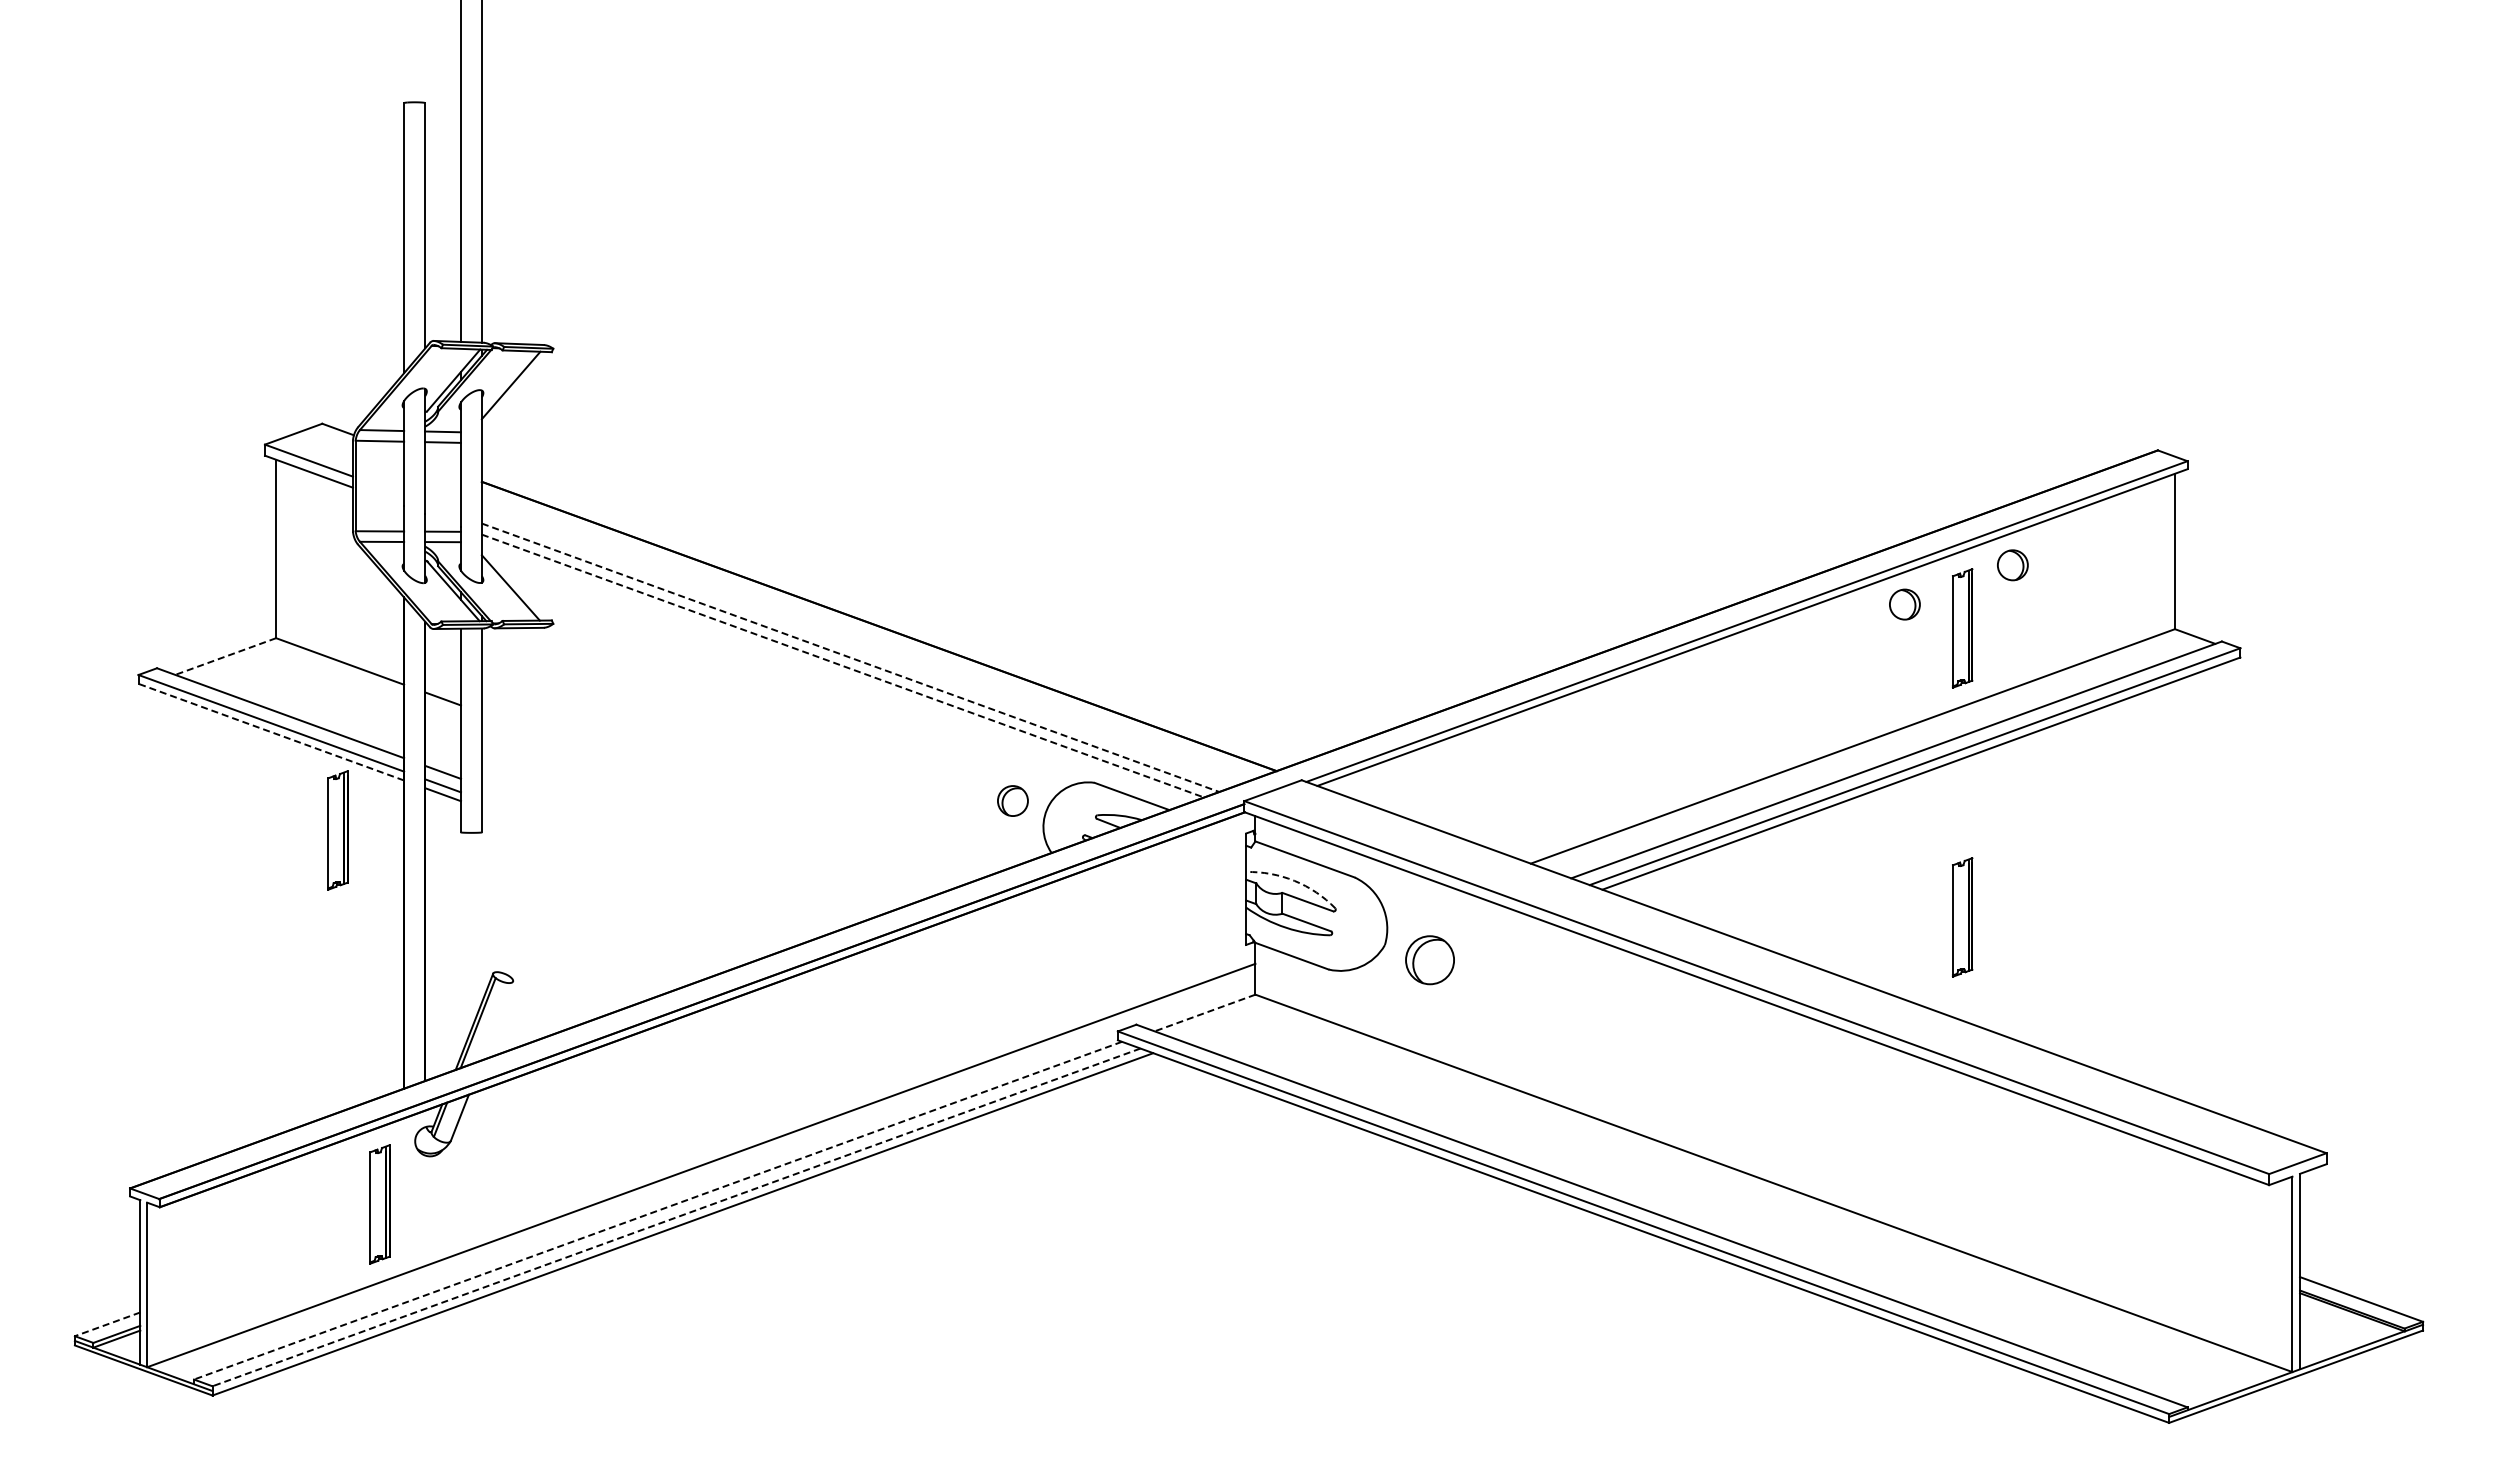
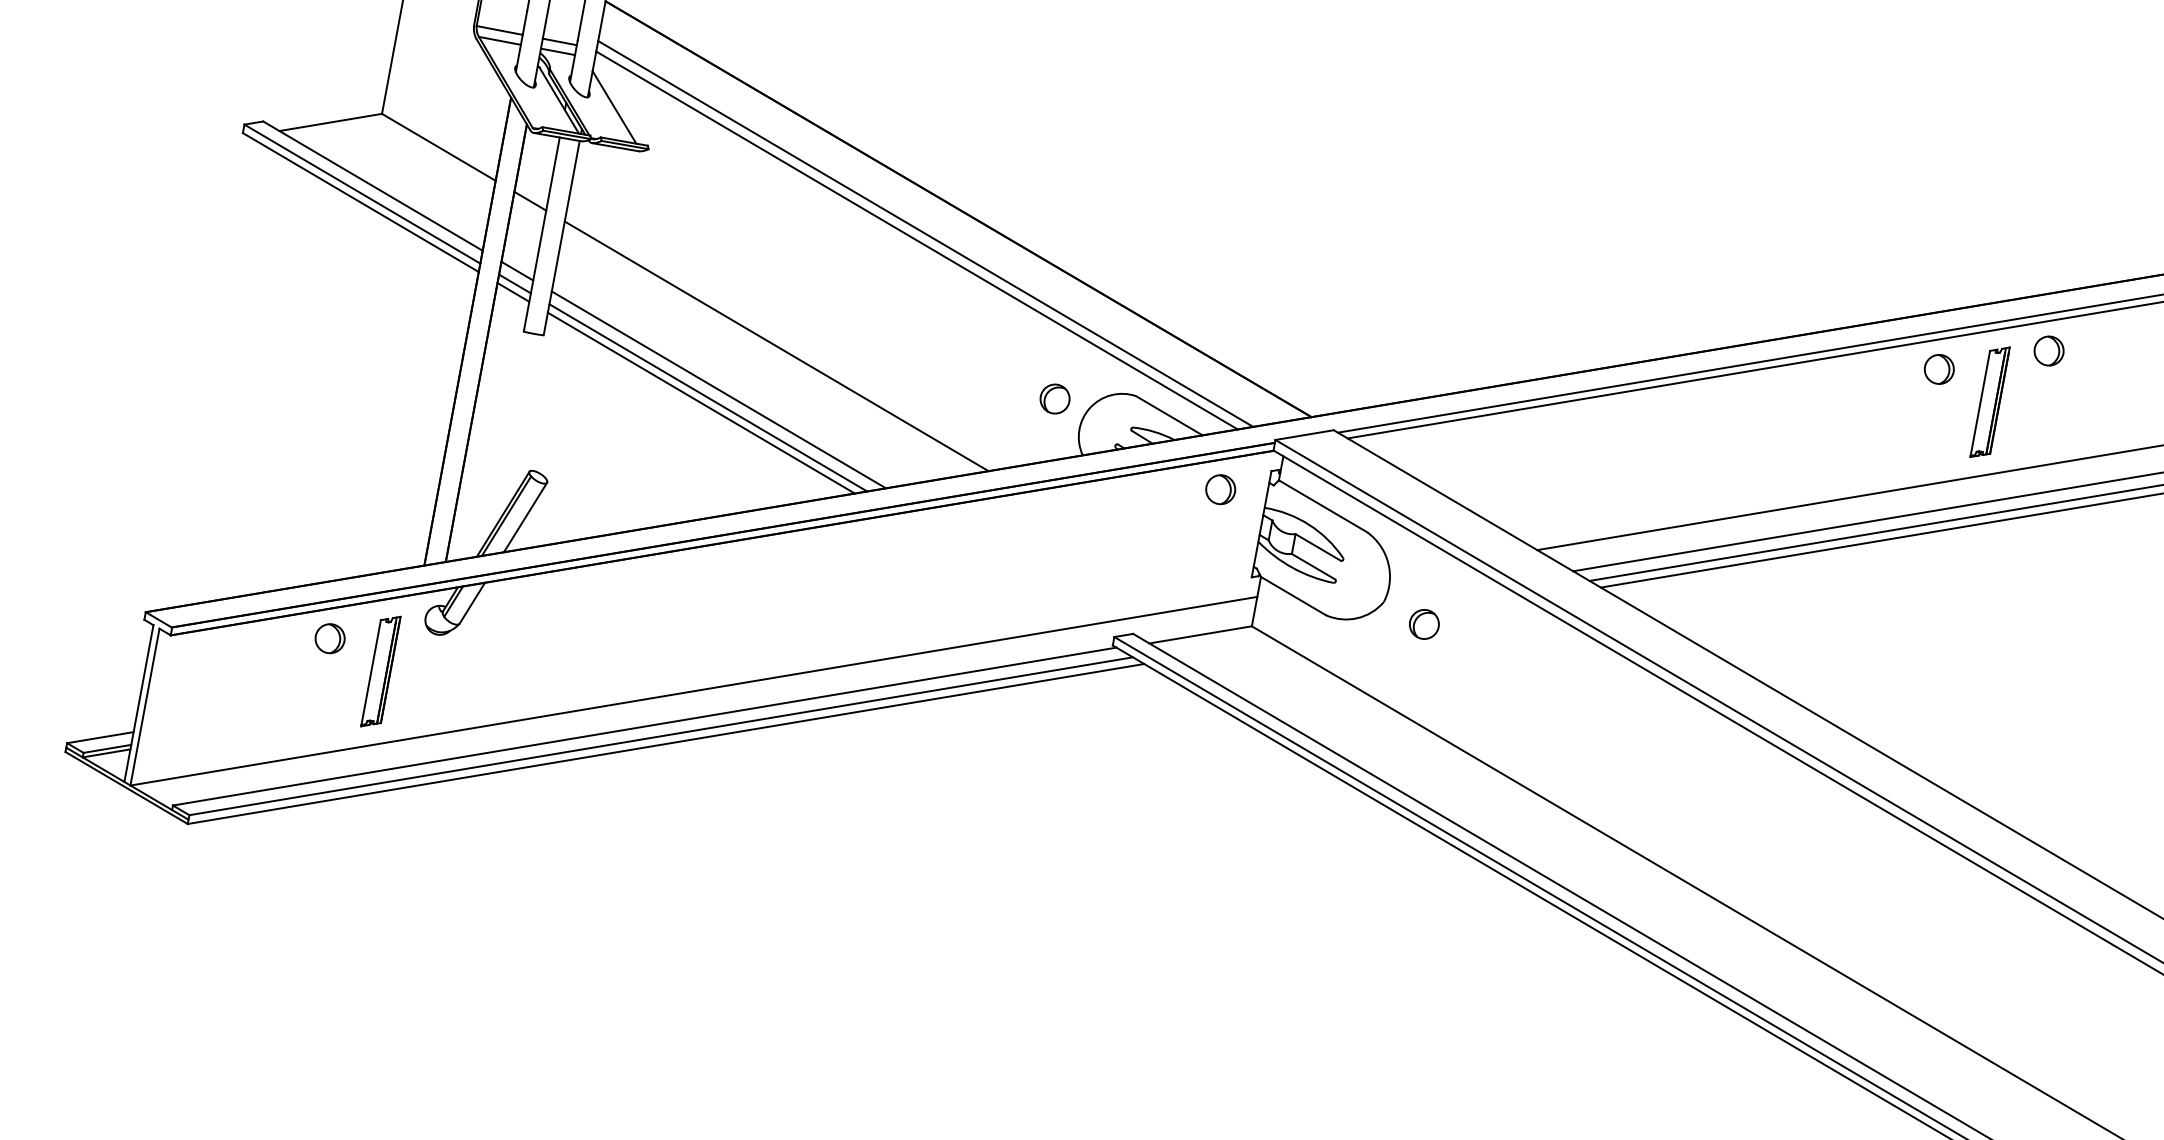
line: (225, 656) -> (330, 122), dashed -> solid
line: (851, 657) -> (926, 233), dashed -> solid
line: (843, 666) -> (917, 241), dashed -> solid
line: (270, 732) -> (360, 202), dashed -> solid
line: (720, 799) -> (776, 345), added
part: (337, 830) -> (406, 307), removed
line: (669, 854) -> (718, 389), added
part: (1197, 861) -> (1220, 489), added
line: (660, 864) -> (708, 397), added
line: (654, 871) -> (701, 402), added
arc: (1294, 880) -> (1309, 524), dashed -> solid
part: (1962, 917) -> (1938, 677), removed
part: (1430, 960) -> (1424, 624), size x0.62
line: (1205, 1013) -> (1200, 635), dashed -> solid
line: (497, 1020) -> (525, 517), added
part: (322, 1180) -> (330, 638), added
line: (658, 1210) -> (645, 726), dashed -> solid
line: (676, 1217) -> (661, 736), dashed -> solid
line: (107, 1324) -> (100, 737), dashed -> solid

